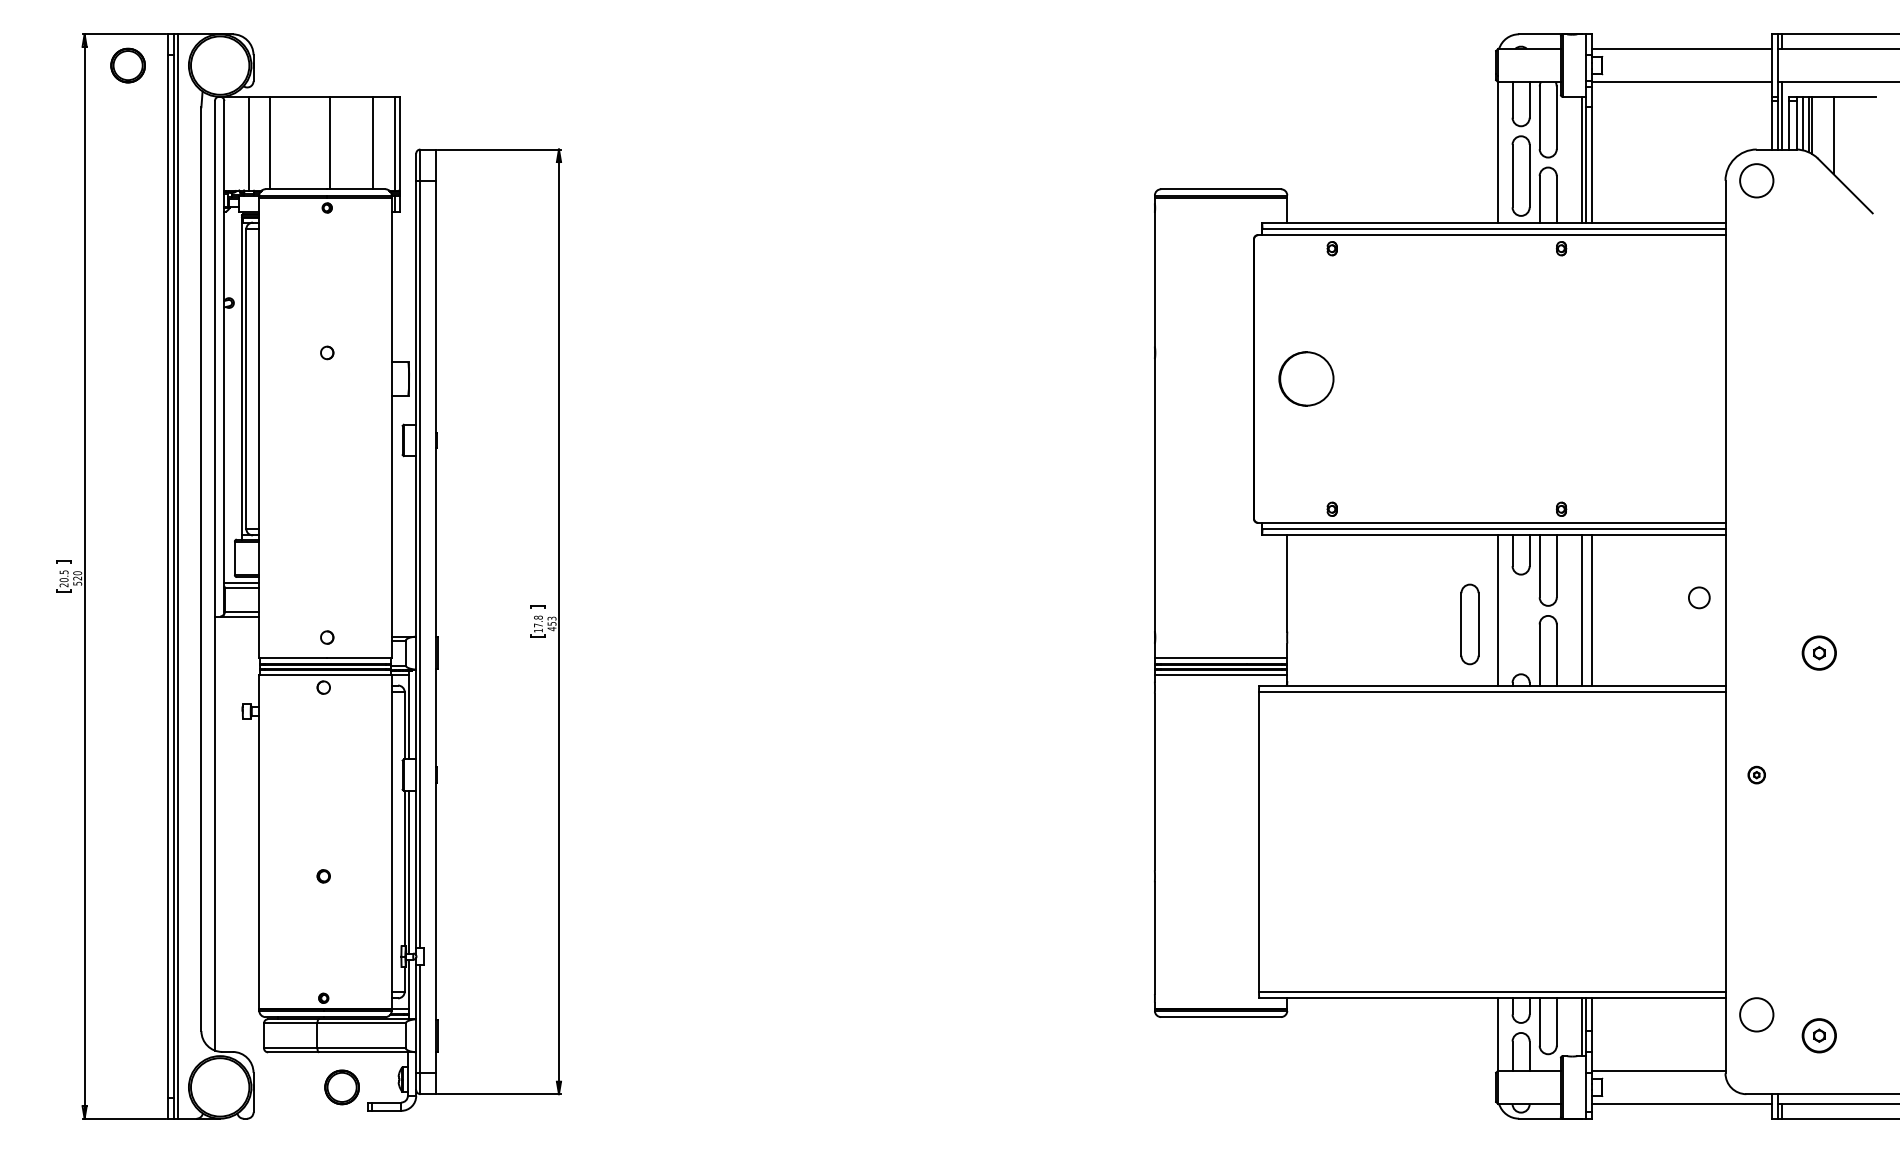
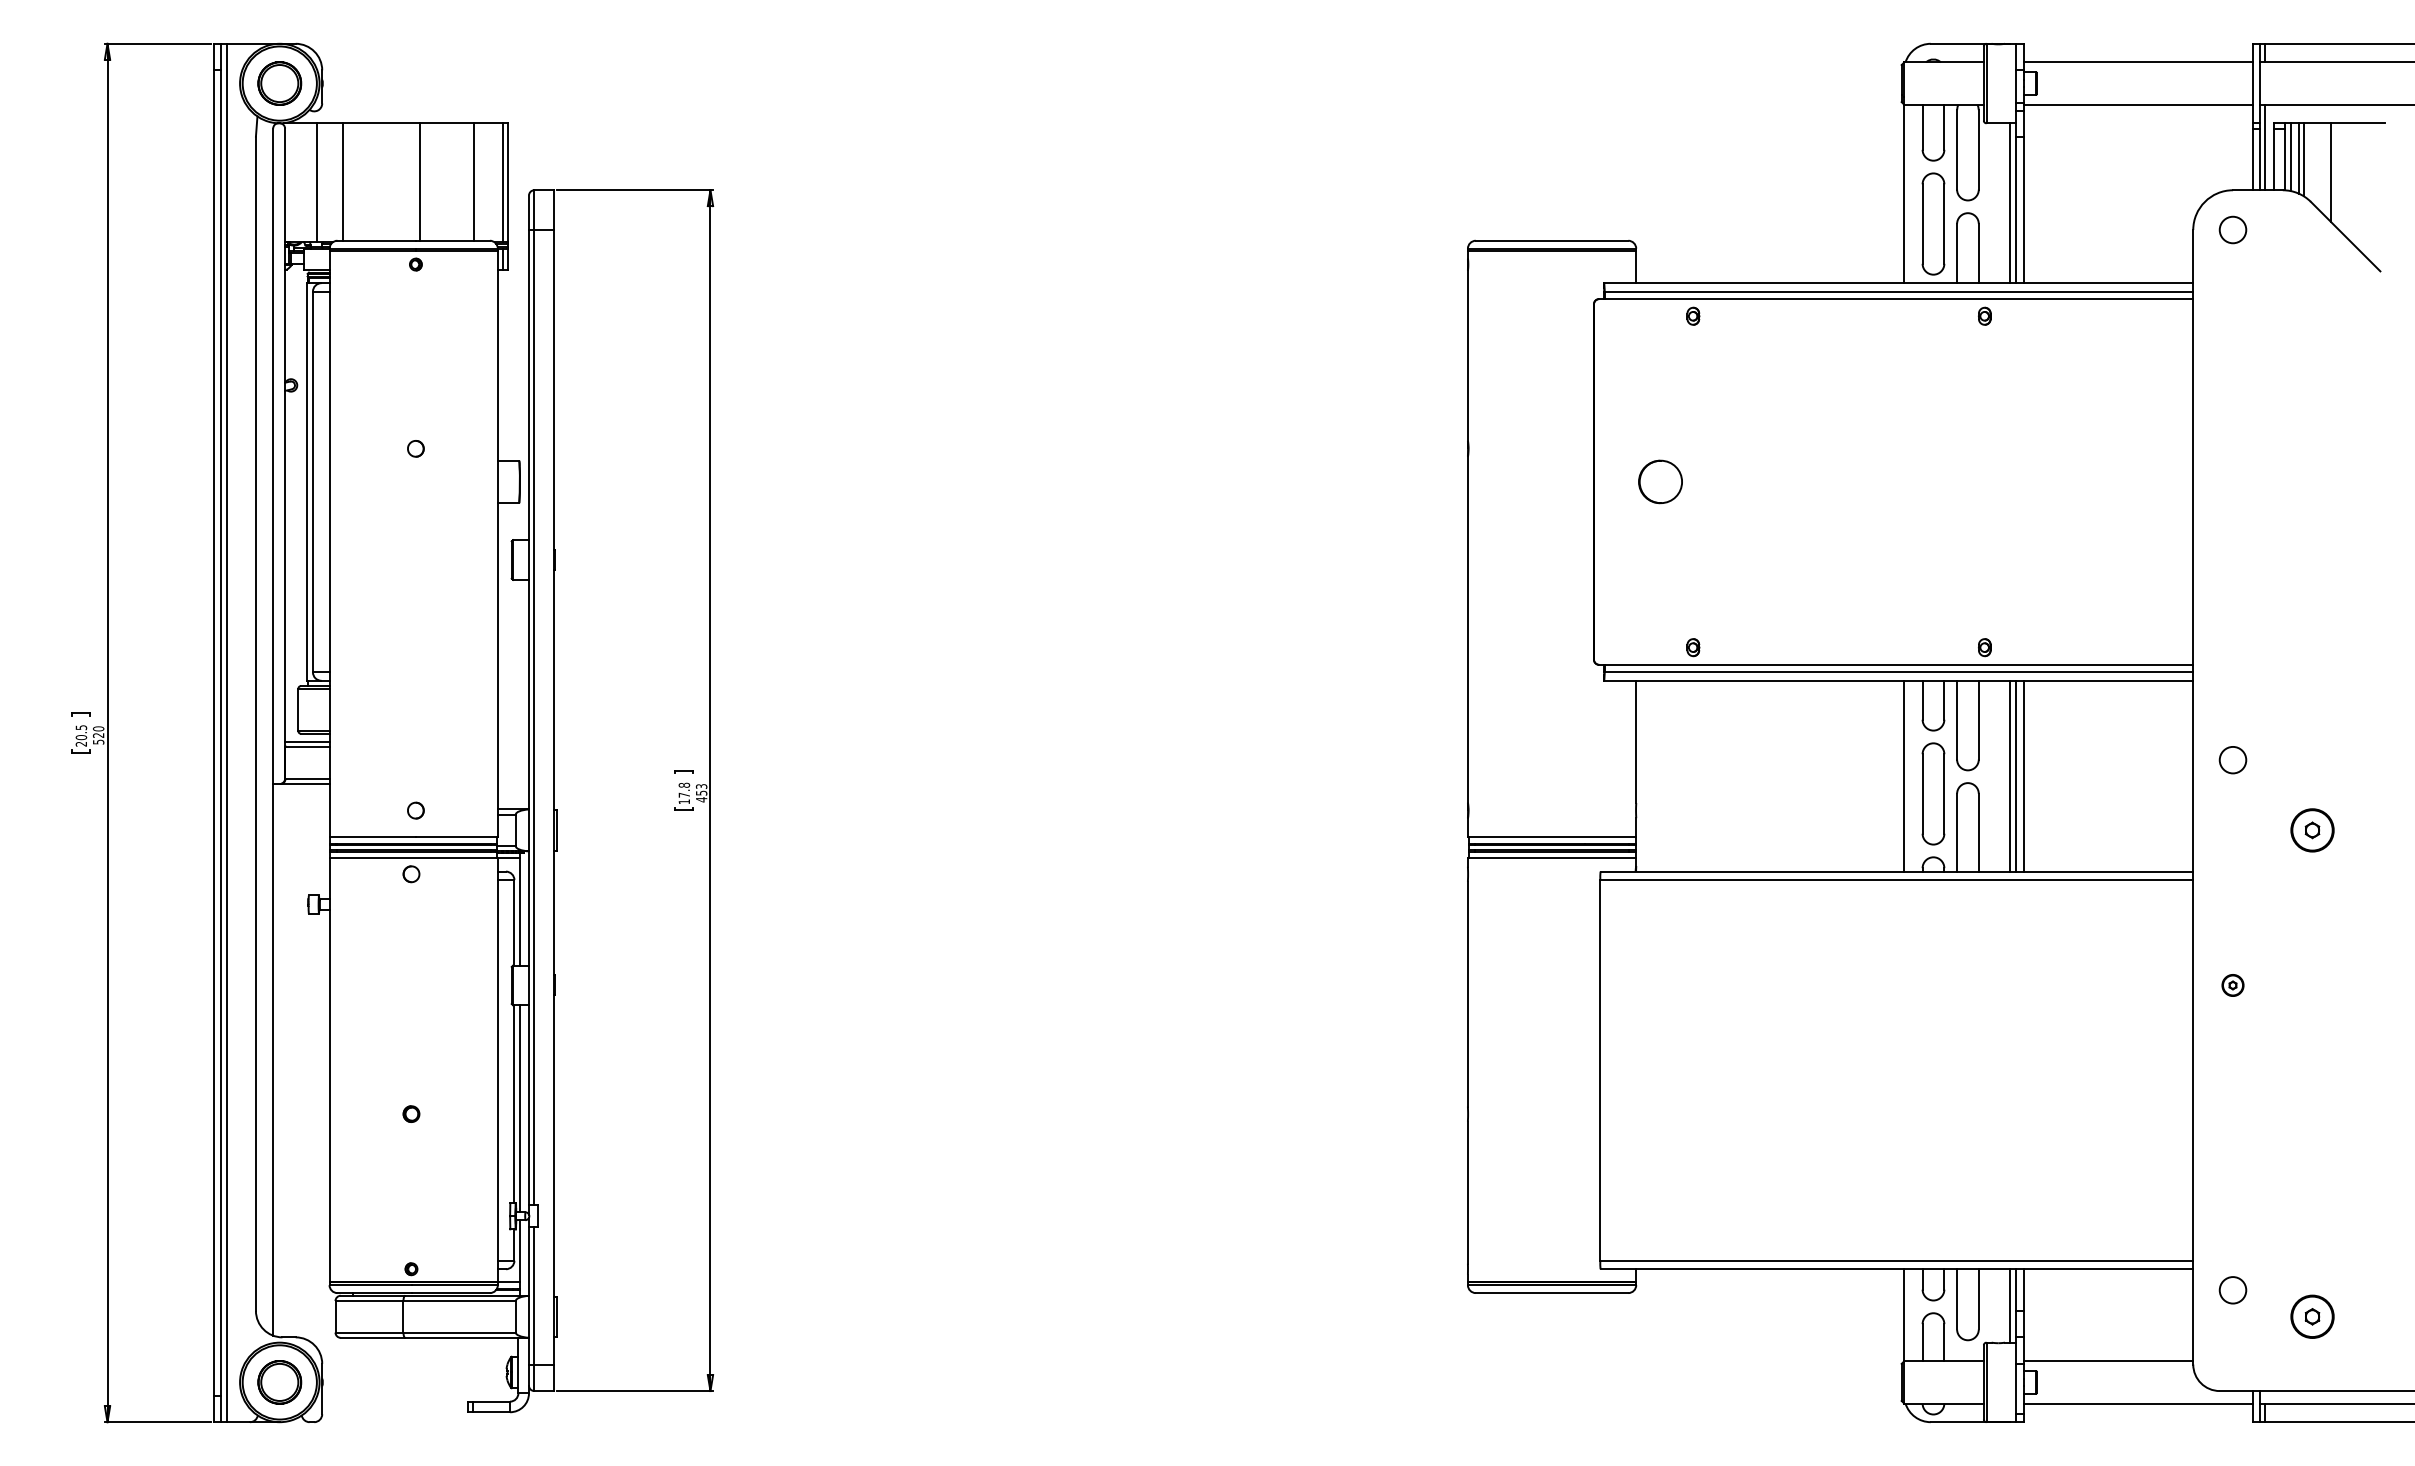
part: (127, 65) -> (279, 83), moved
circle: (1756, 180) -> (2232, 229), size x0.62
part: (1306, 378) -> (1660, 481), size x0.62
circle: (1698, 598) -> (2232, 760), moved
line: (1585, 609) -> (2015, 775), added
part: (1470, 624) -> (1933, 793), moved
circle: (1756, 1015) -> (2232, 1290), size x0.62
part: (341, 1087) -> (279, 1382), moved

